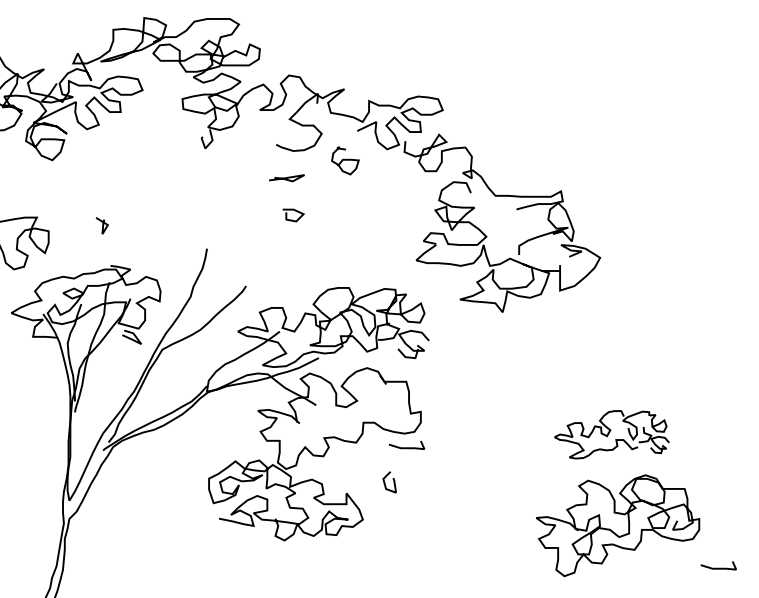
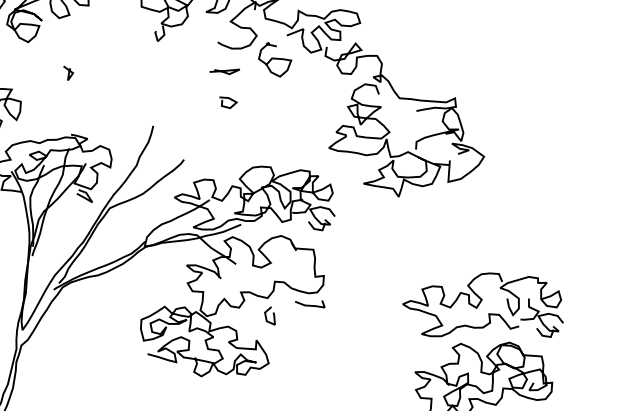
part: (345, 160) -> (275, 59), size x1.43
part: (101, 225) -> (67, 73), moved
part: (611, 434) -> (483, 306), size x1.67
part: (389, 482) -> (270, 315), moved

